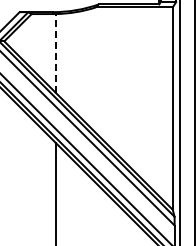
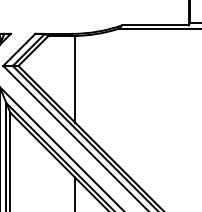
line: (55, 53) -> (74, 79), dashed -> solid

